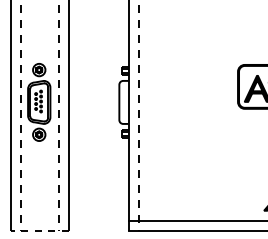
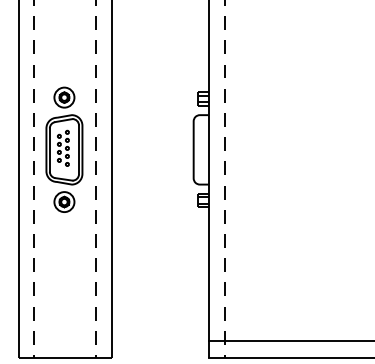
line: (39, 231) -> (64, 358), dashed -> solid

